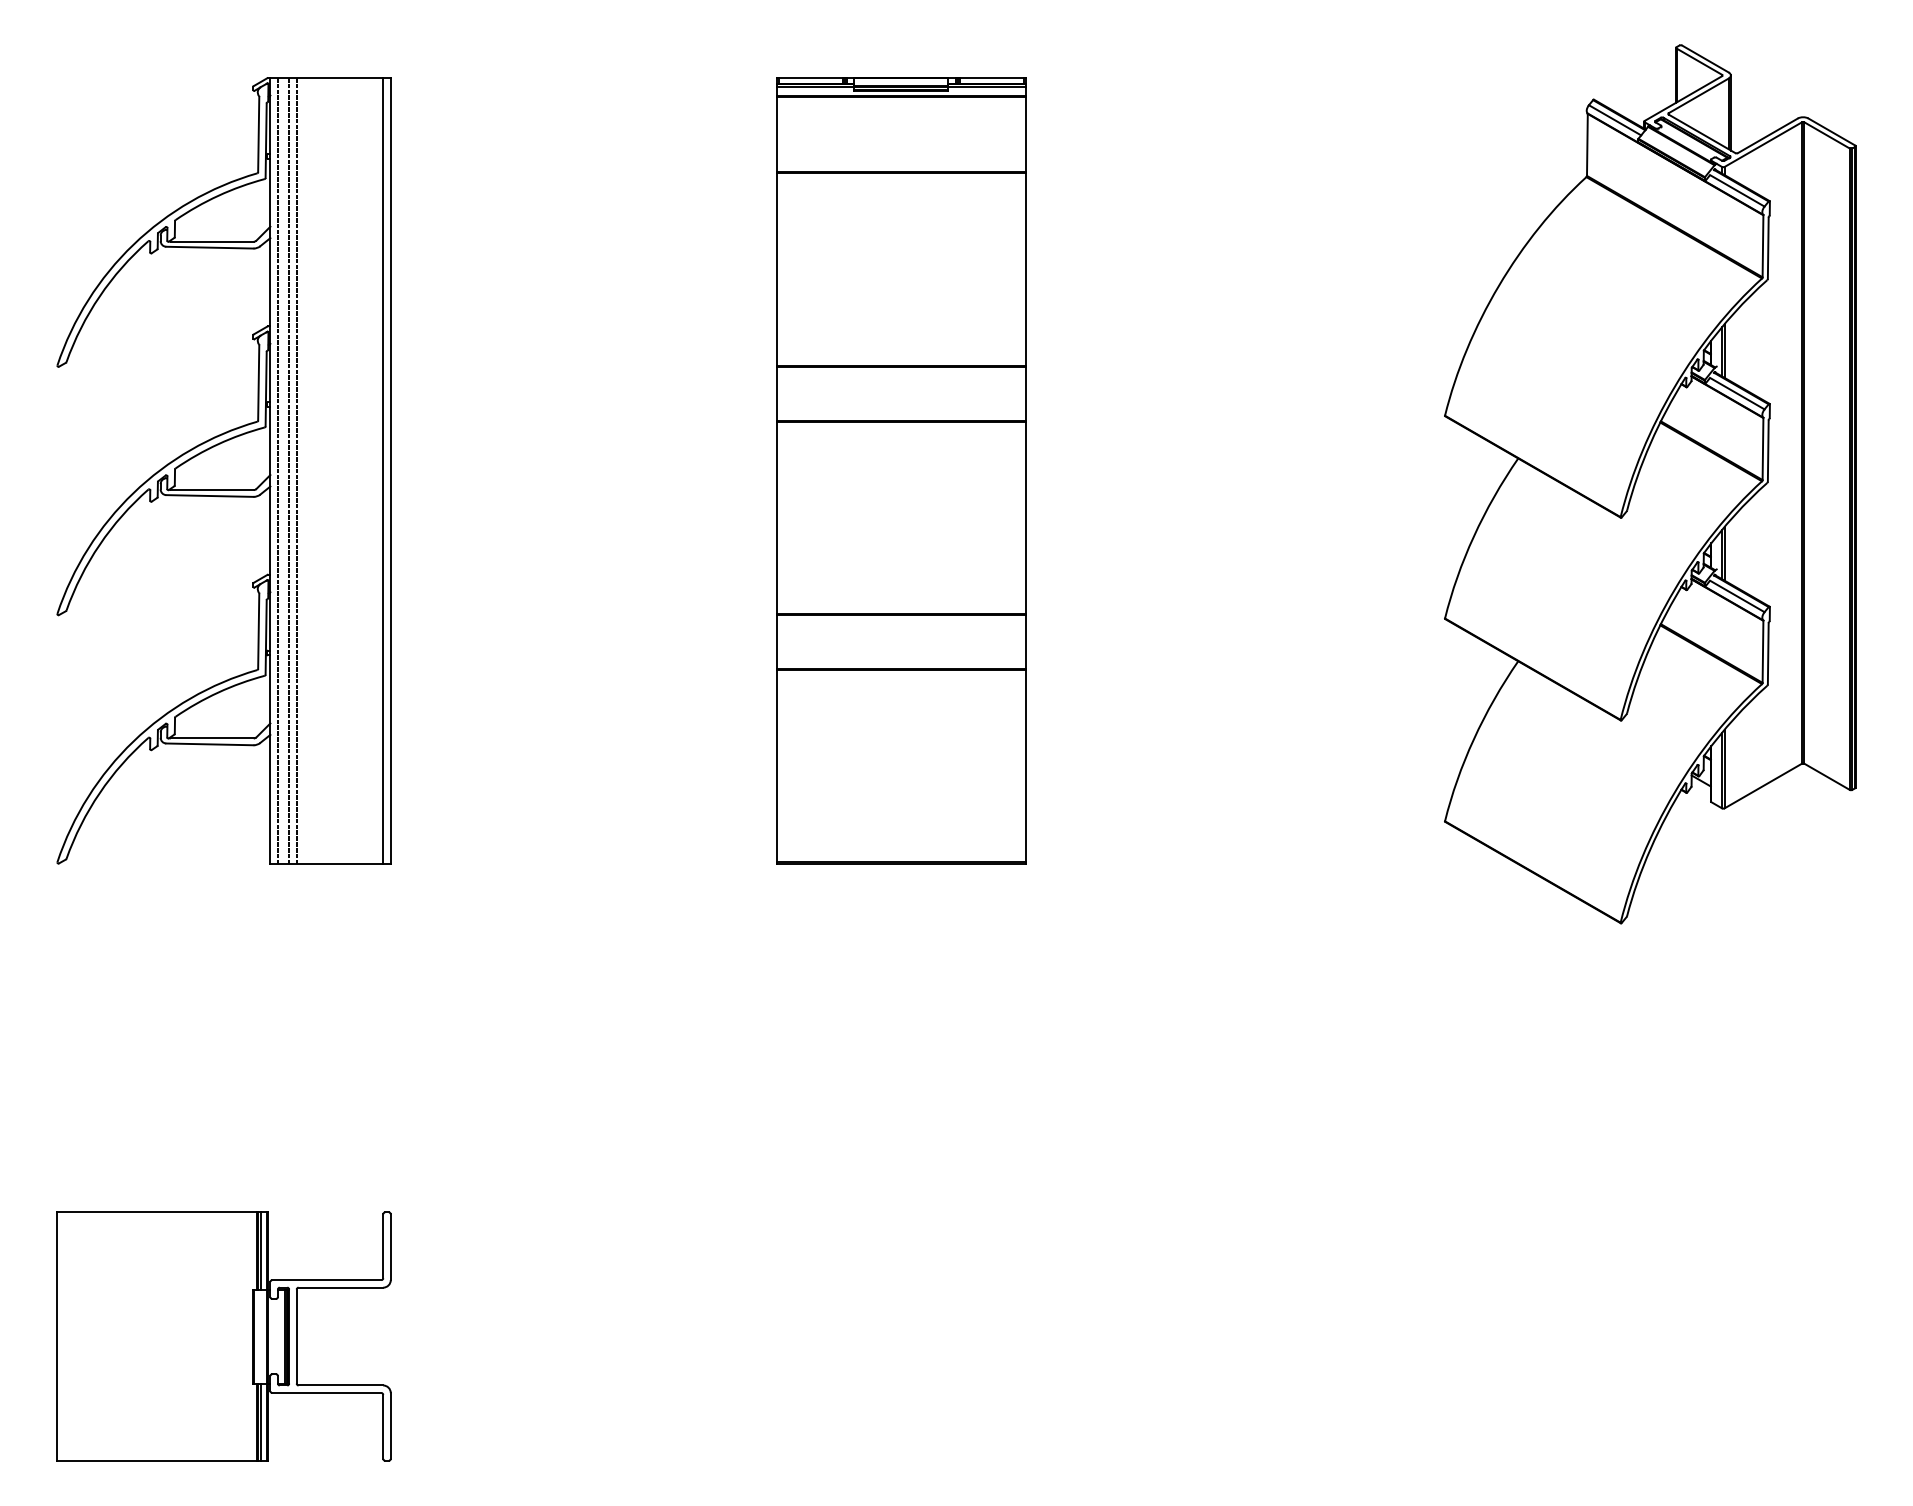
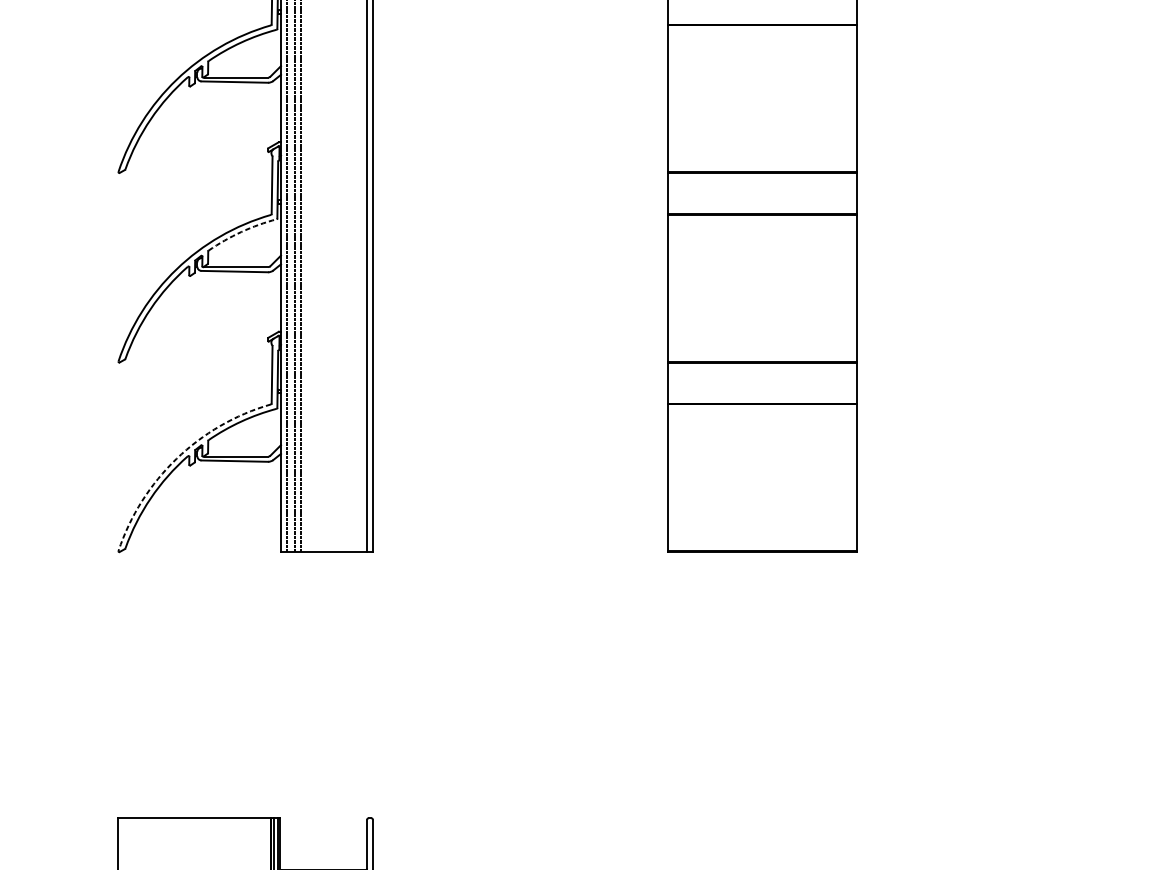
arc: (218, 444) -> (241, 232), solid -> dashed
arc: (133, 741) -> (176, 458), solid -> dashed

